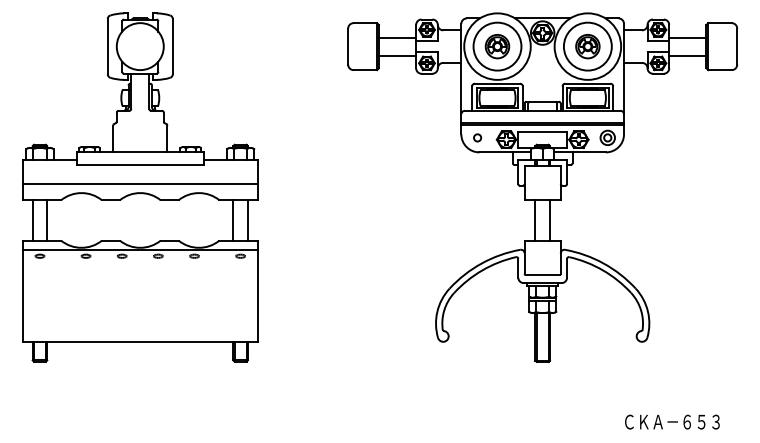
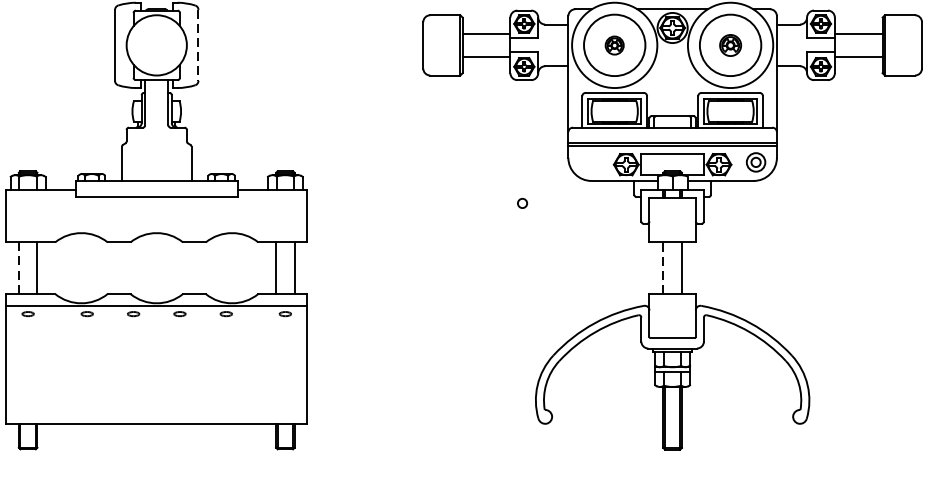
line: (172, 46) -> (198, 45), solid -> dashed
part: (497, 46) -> (614, 45), size x0.6
part: (587, 46) -> (730, 45), size x0.7
circle: (477, 137) -> (522, 202), moved
line: (139, 184) -> (155, 222), removed
line: (535, 219) -> (663, 266), solid -> dashed
line: (32, 220) -> (18, 268), solid -> dashed

